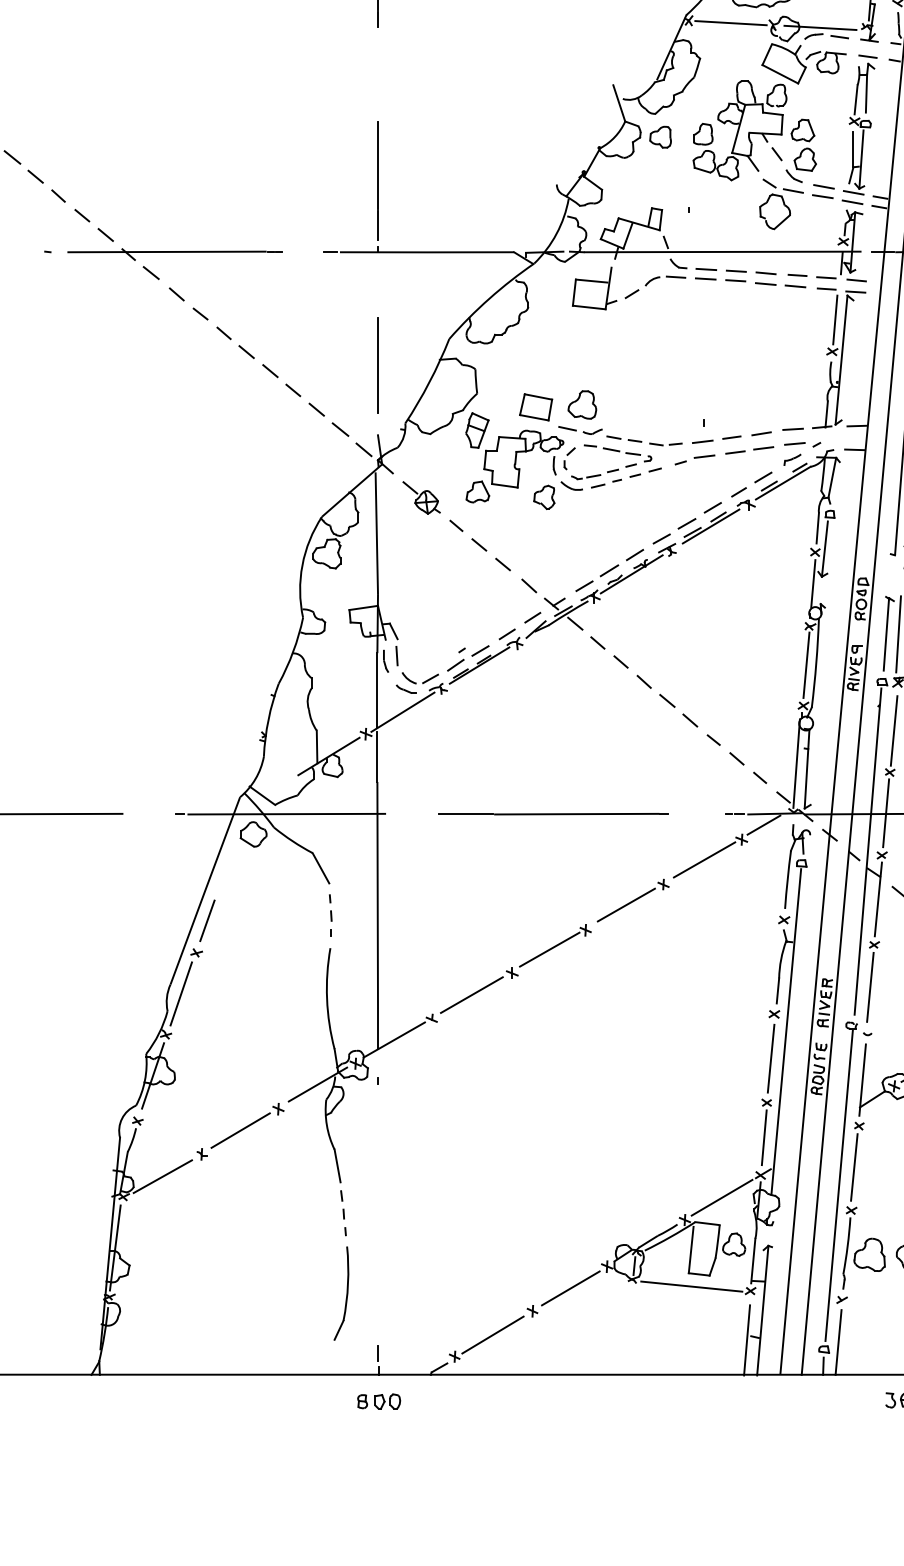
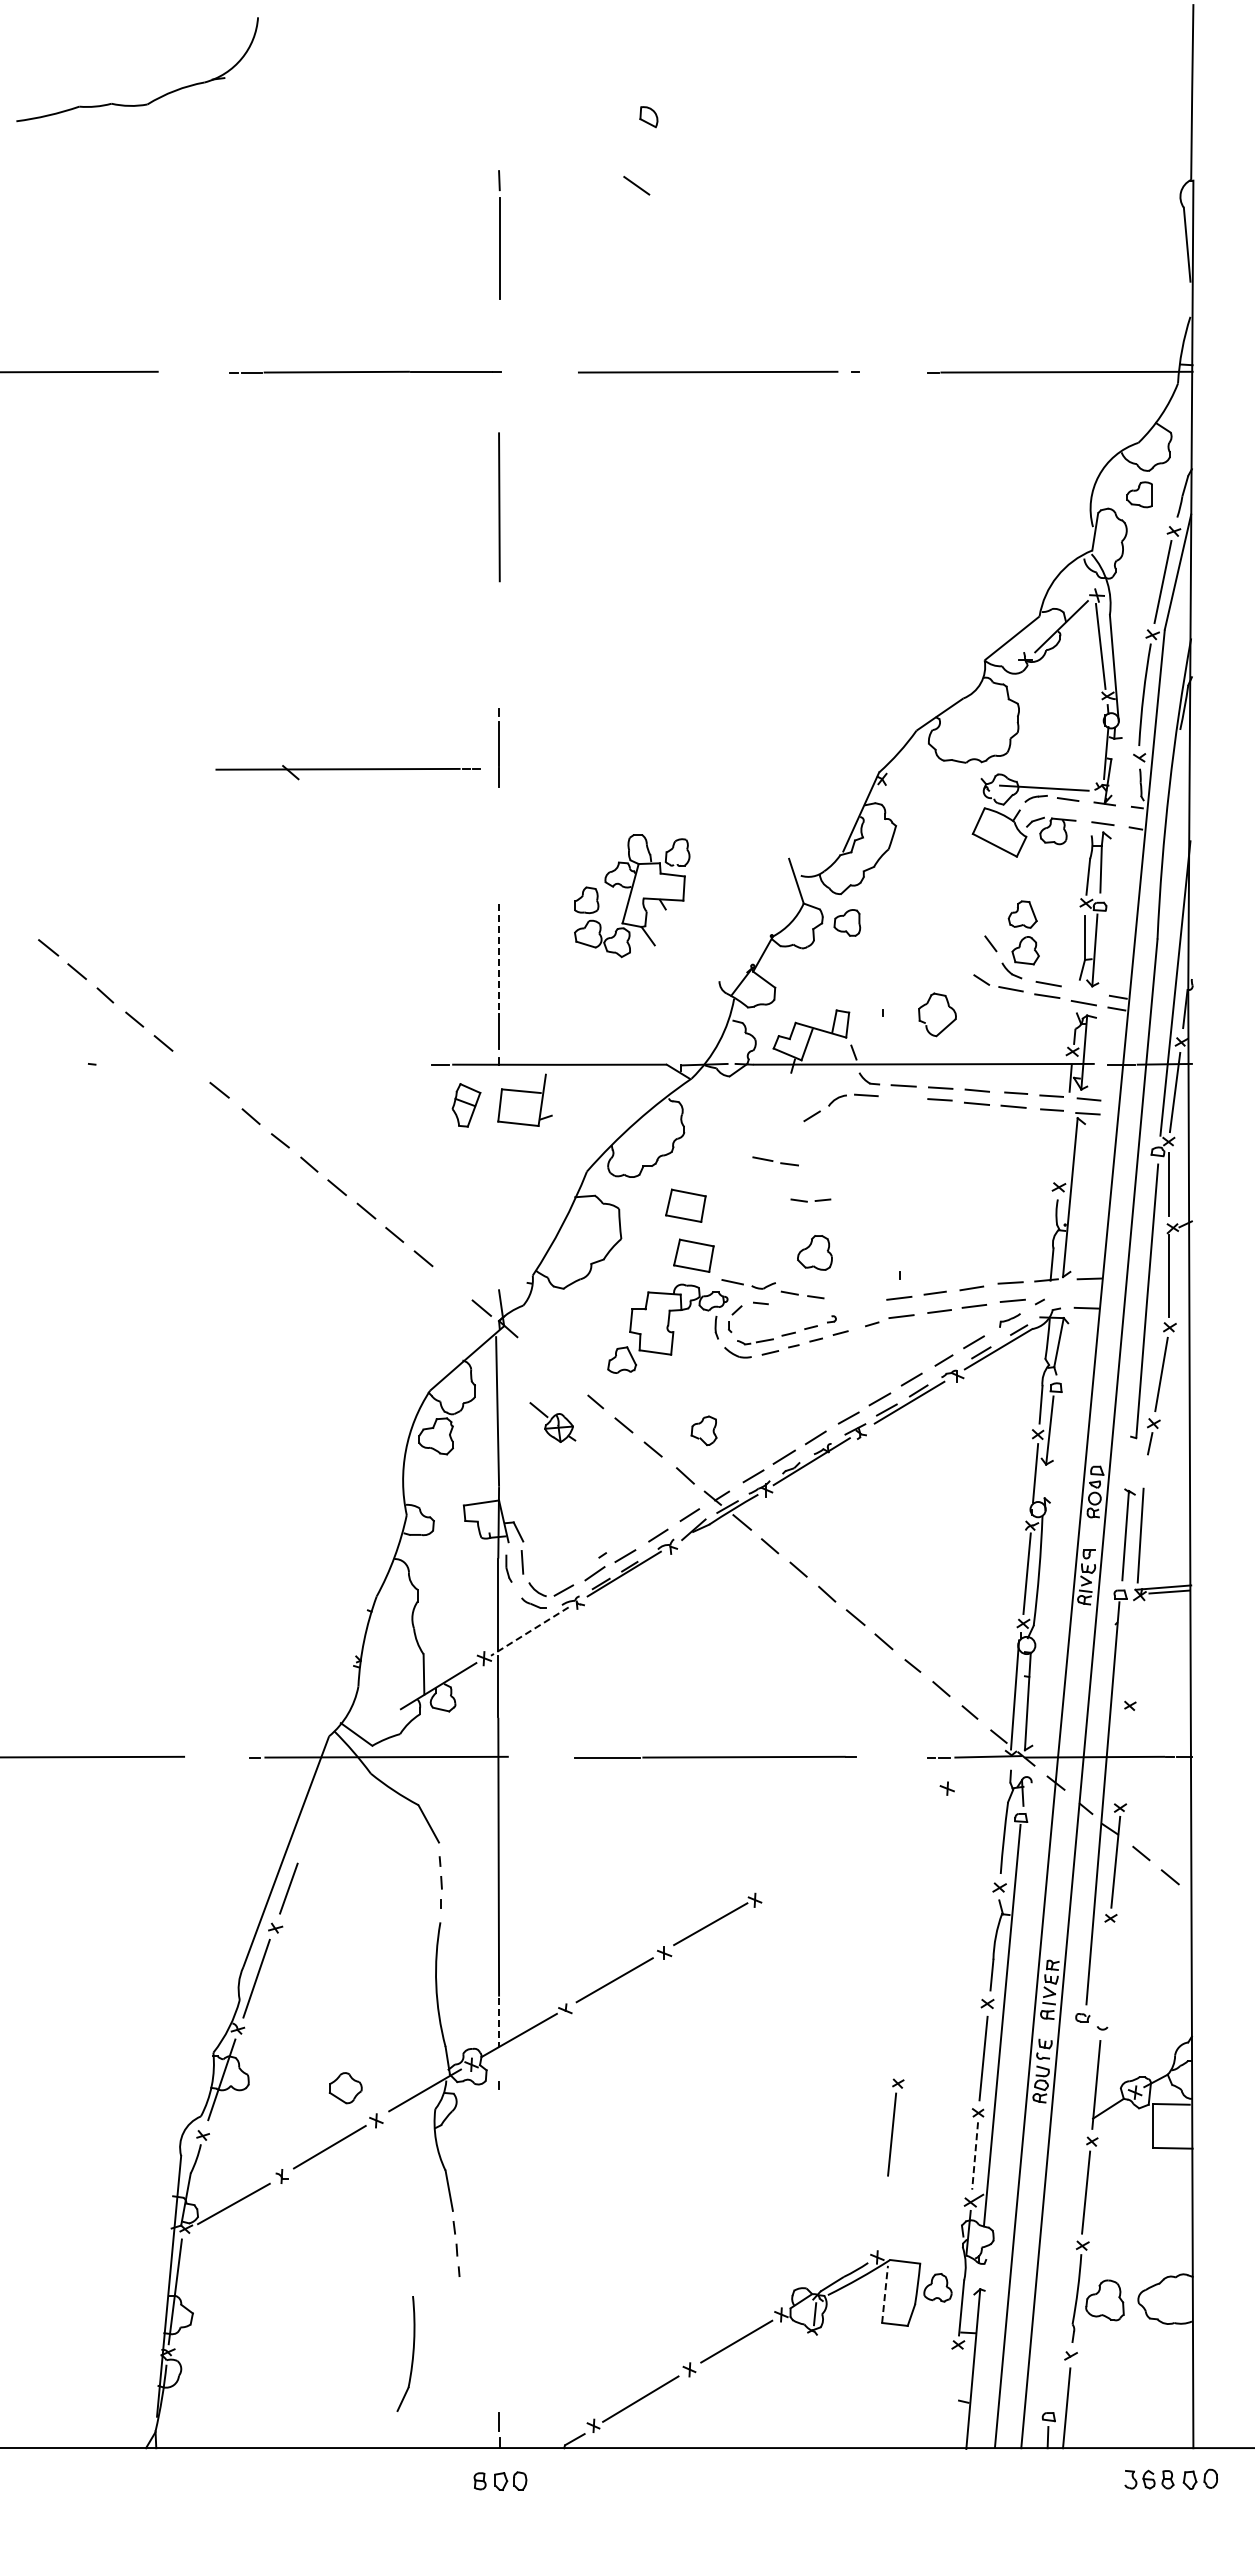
line: (731, 22) -> (934, 781), removed
part: (740, 131) -> (632, 896), moved
line: (378, 166) -> (499, 958), solid -> dashed
line: (853, 192) -> (1085, 991), removed
part: (784, 205) -> (948, 1007), moved
part: (174, 254) -> (347, 772), moved
line: (705, 278) -> (902, 1097), removed
part: (594, 287) -> (524, 1099), moved
line: (835, 320) -> (1062, 1148), removed
line: (377, 364) -> (498, 1203), removed
part: (529, 366) -> (685, 1205), added
part: (582, 404) -> (814, 1252), moved
line: (340, 429) -> (452, 1283), removed
part: (477, 430) -> (466, 1105), moved
part: (665, 444) -> (810, 1200), moved
part: (621, 451) -> (775, 1161), moved
part: (421, 497) -> (552, 1422), moved
part: (543, 497) -> (703, 1430), moved
line: (402, 712) -> (529, 1631), solid -> dashed
line: (894, 730) -> (1135, 1654), removed
line: (885, 812) -> (1124, 1755), removed
line: (763, 824) -> (974, 1770), removed
part: (253, 834) -> (345, 2088), moved
line: (704, 859) -> (901, 1813), removed
part: (633, 900) -> (813, 1863), removed
line: (870, 987) -> (1105, 1970), removed
line: (378, 1029) -> (499, 2022), solid -> dashed
part: (699, 1114) -> (895, 2127), added
line: (764, 1138) -> (975, 2156), solid -> dashed
line: (839, 1186) -> (1067, 2215), removed
line: (721, 1197) -> (922, 2229), removed
line: (691, 1250) -> (885, 2294), solid -> dashed
line: (691, 1286) -> (885, 2339), removed
part: (346, 1293) -> (412, 2353), moved
line: (746, 1340) -> (953, 2405), removed

